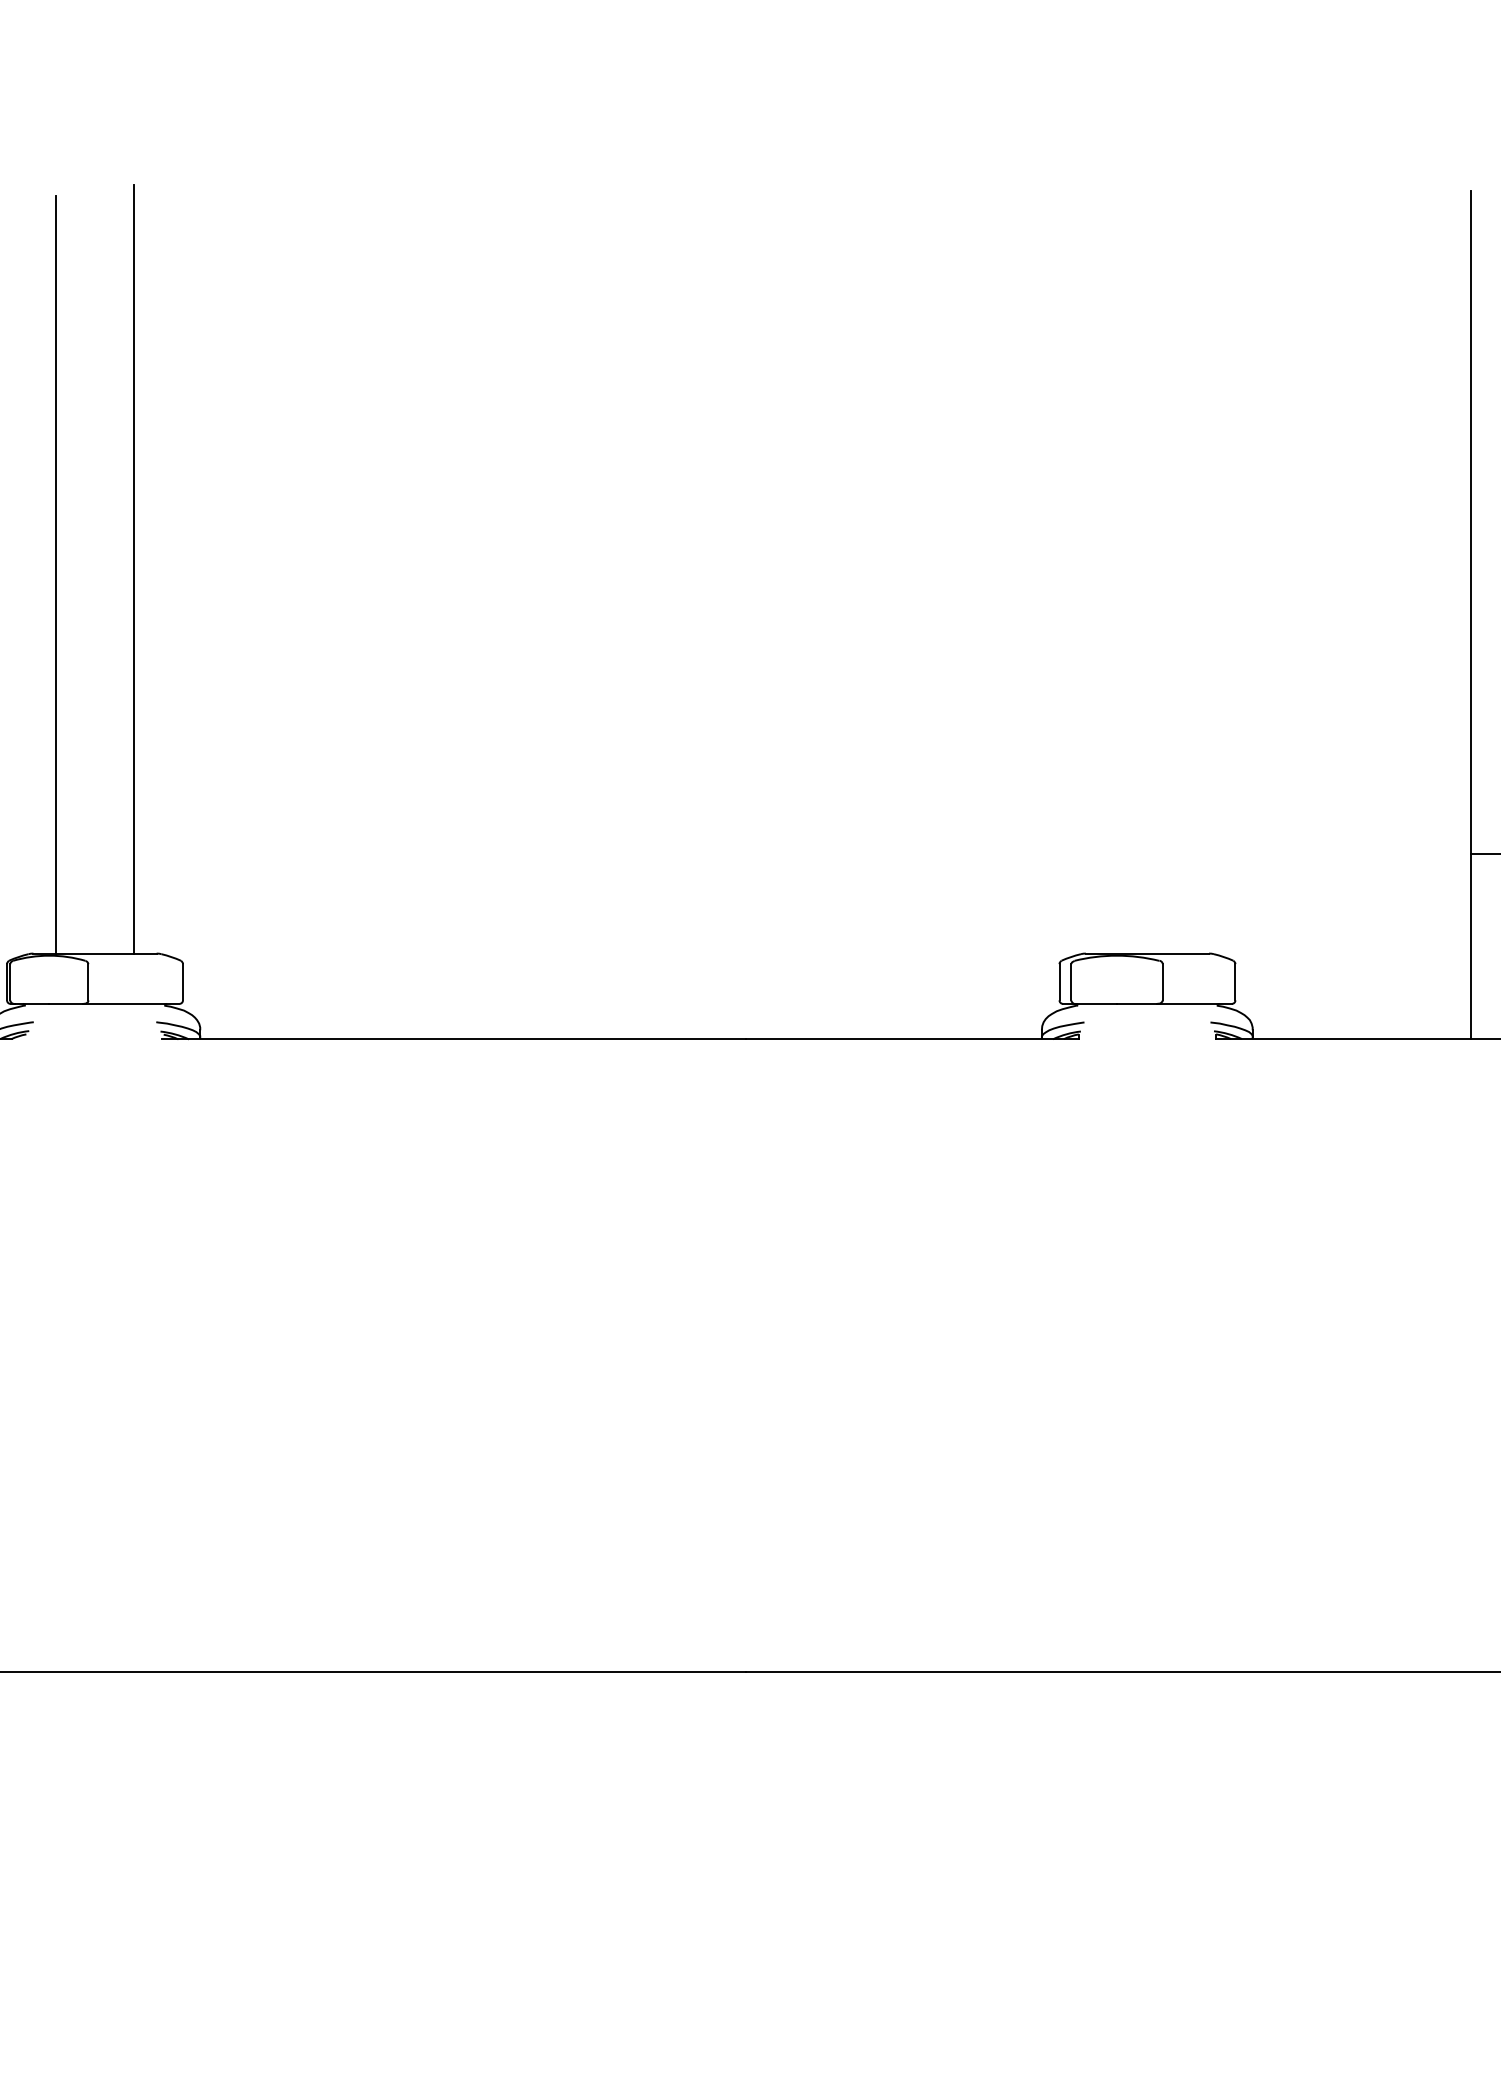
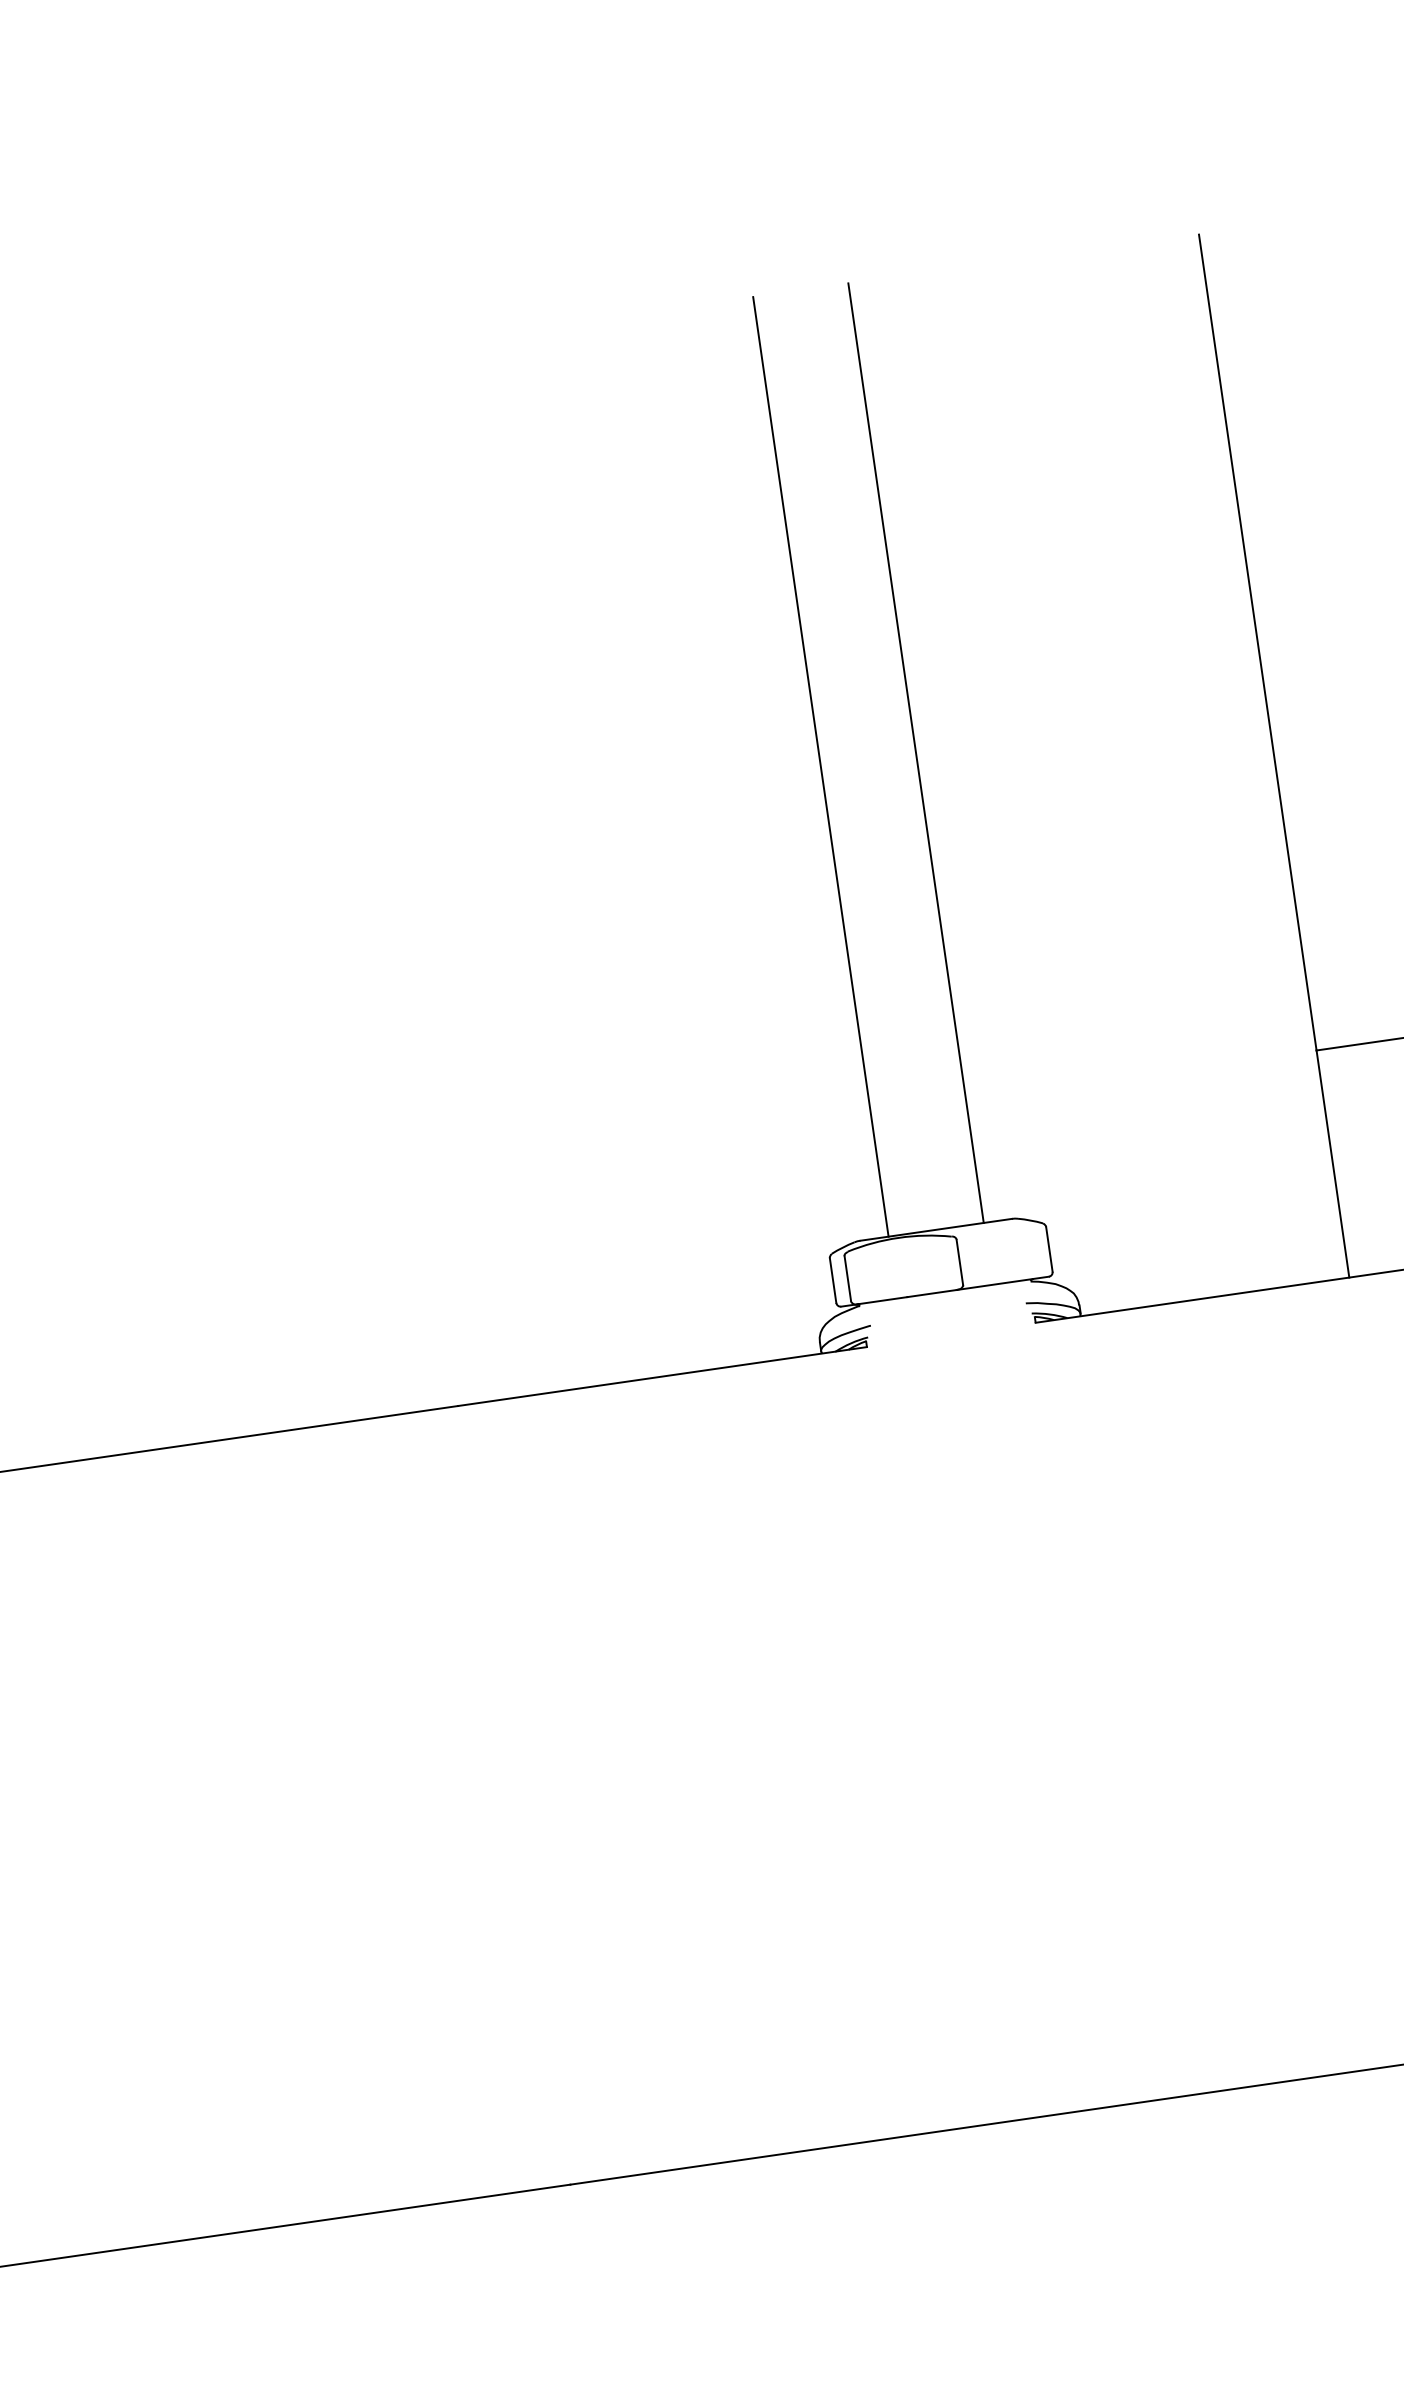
line: (1108, 571) -> (820, 766), added
line: (1186, 571) -> (916, 753), added

